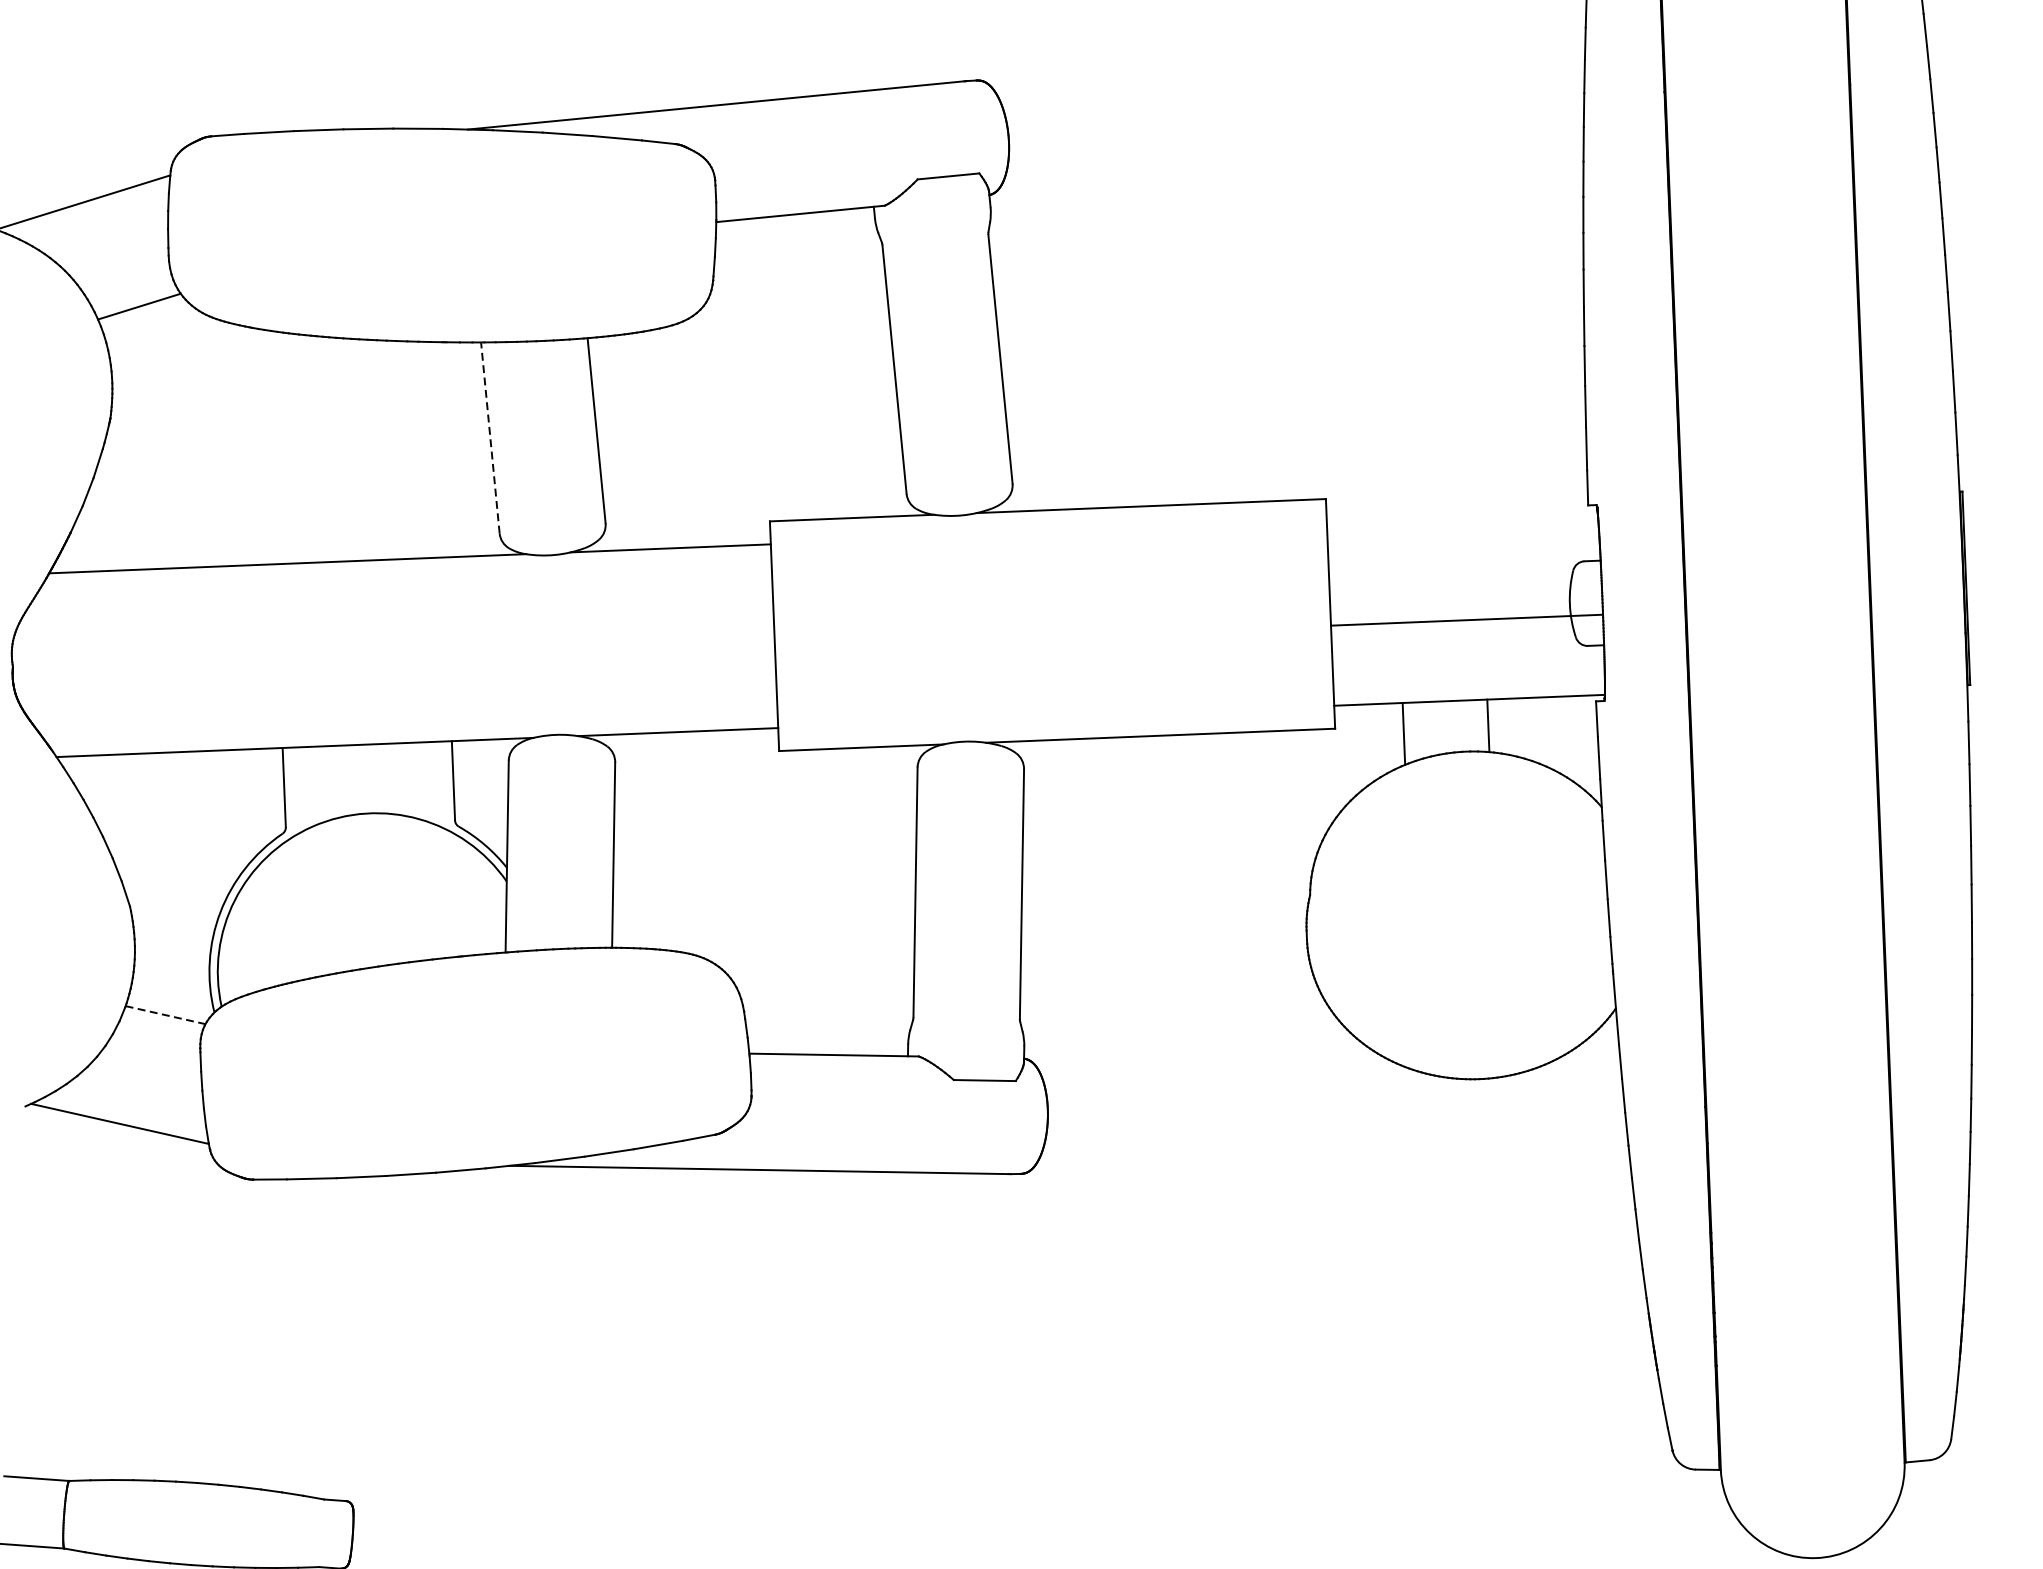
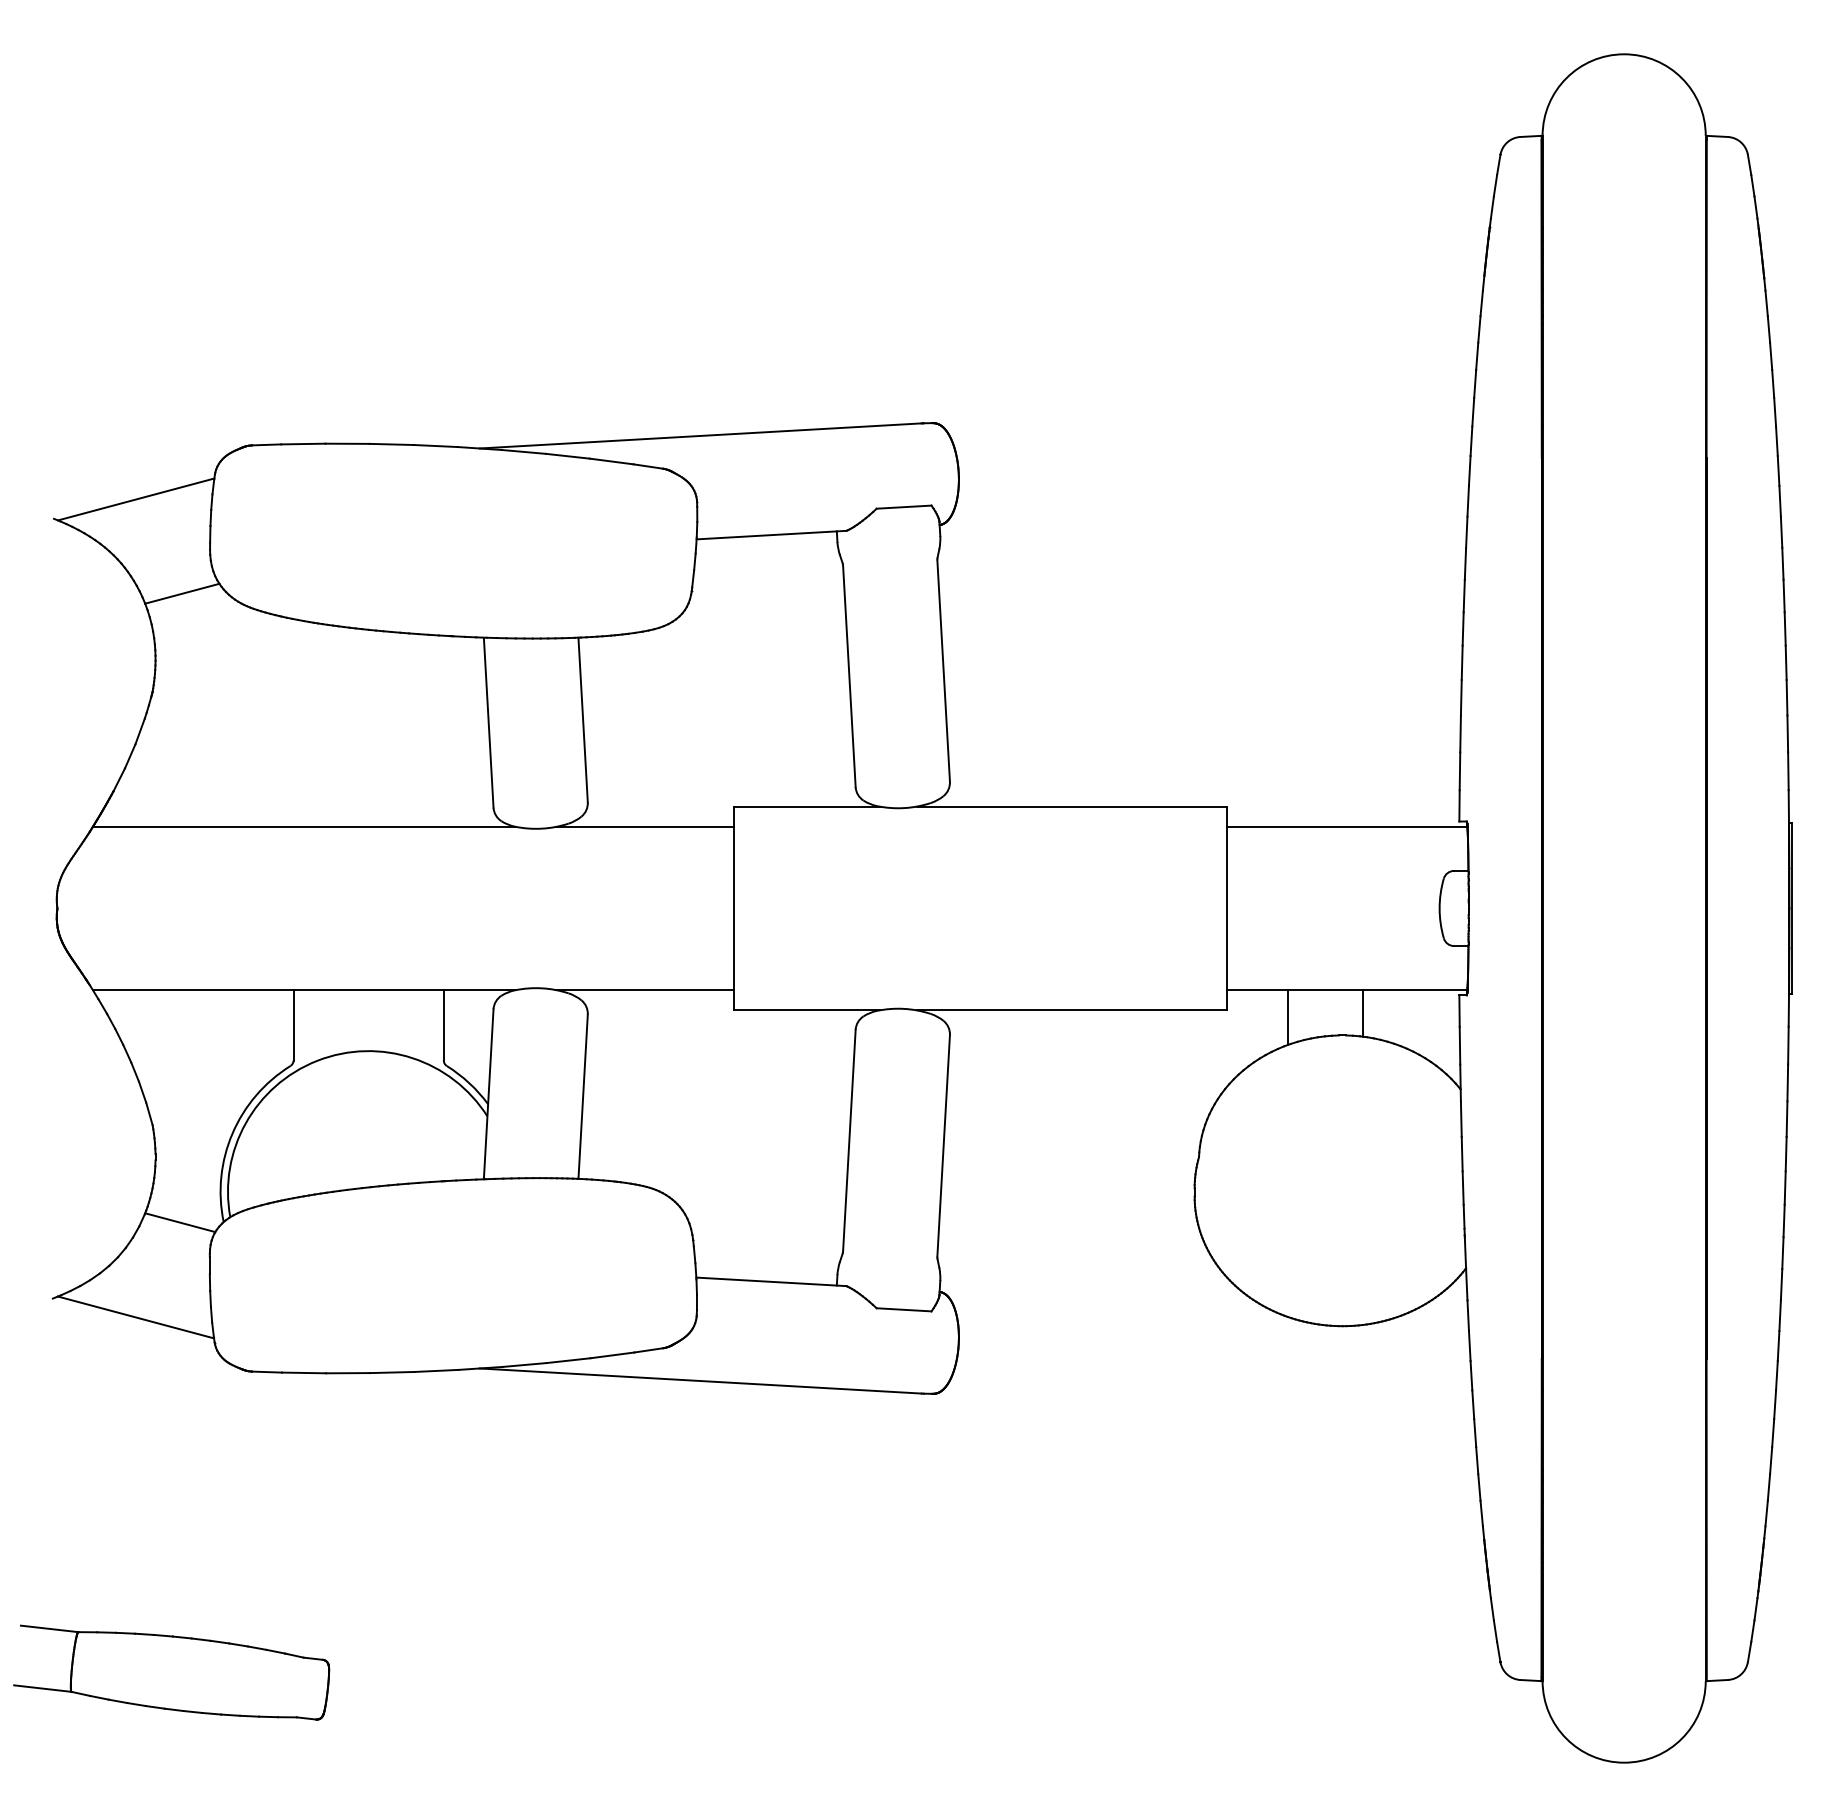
line: (490, 437) -> (488, 722), dashed -> solid
line: (1466, 619) -> (1347, 826), moved
line: (165, 1014) -> (180, 1222), dashed -> solid

